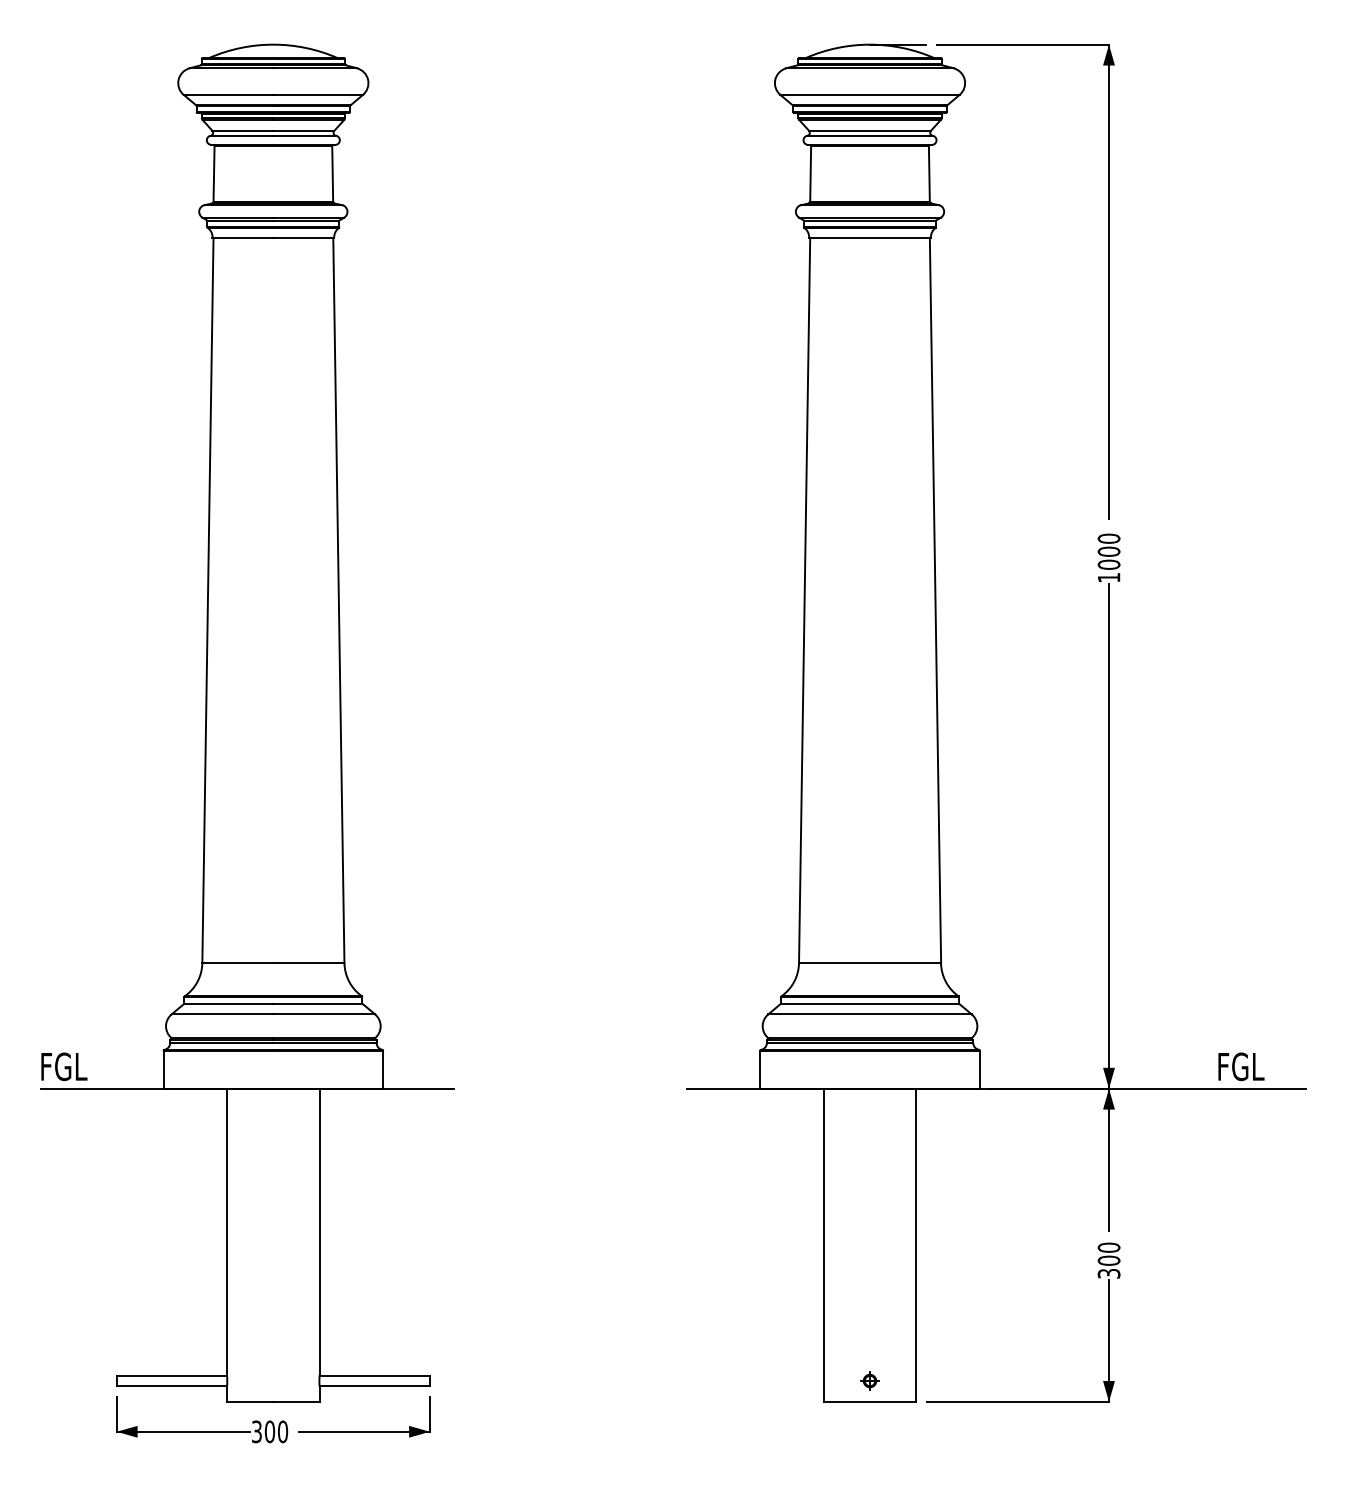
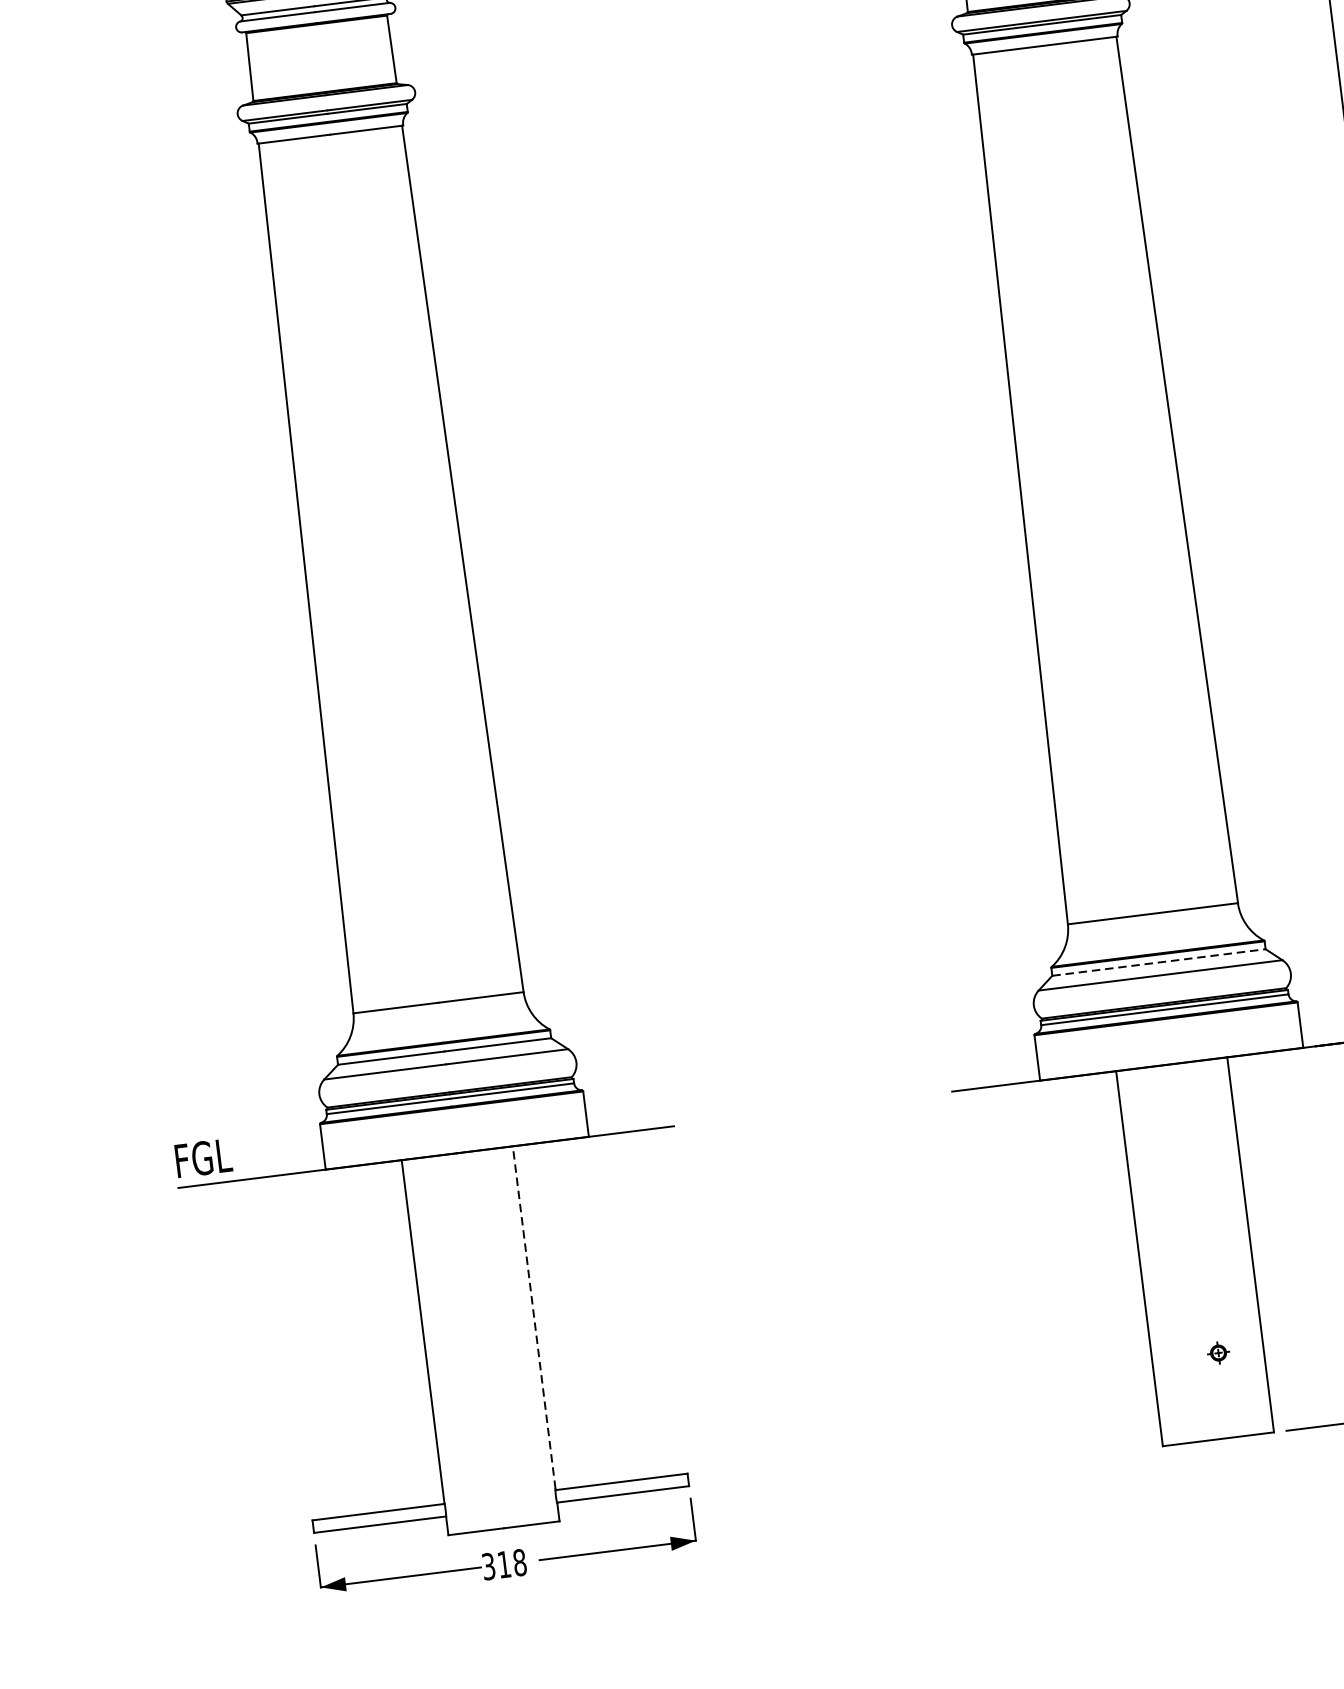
line: (870, 1003) -> (1159, 962), solid -> dashed
line: (319, 1231) -> (533, 1317), solid -> dashed
part: (869, 1380) -> (1217, 1352), moved
text: (276, 1431) -> (512, 1563), 300 -> 318

